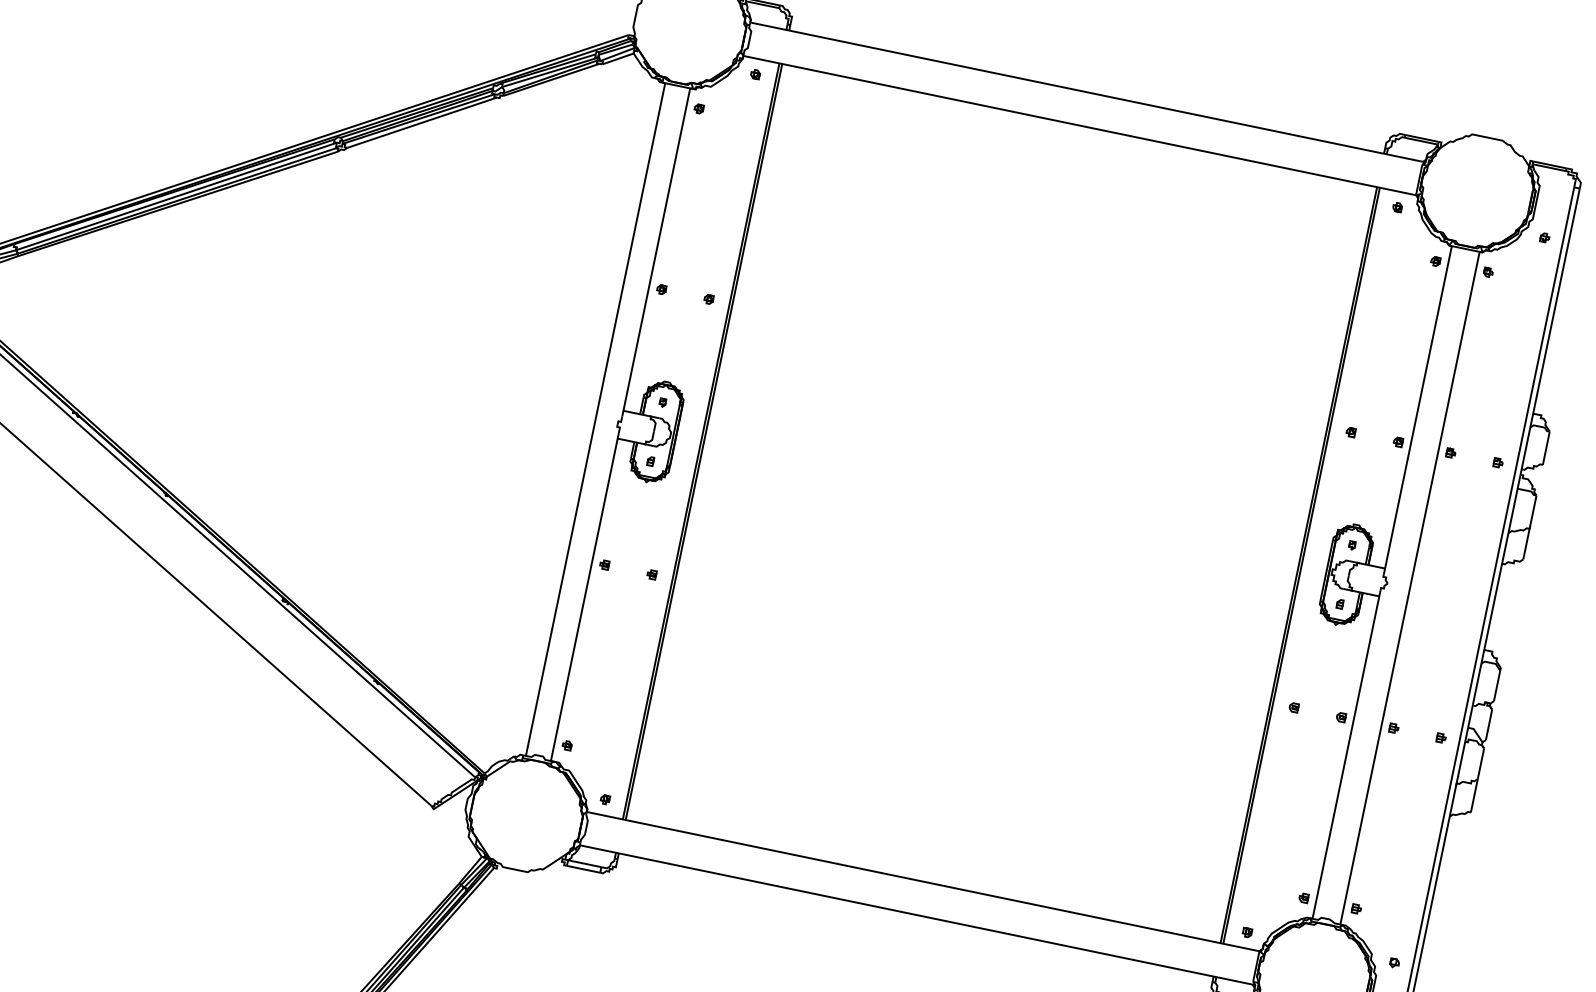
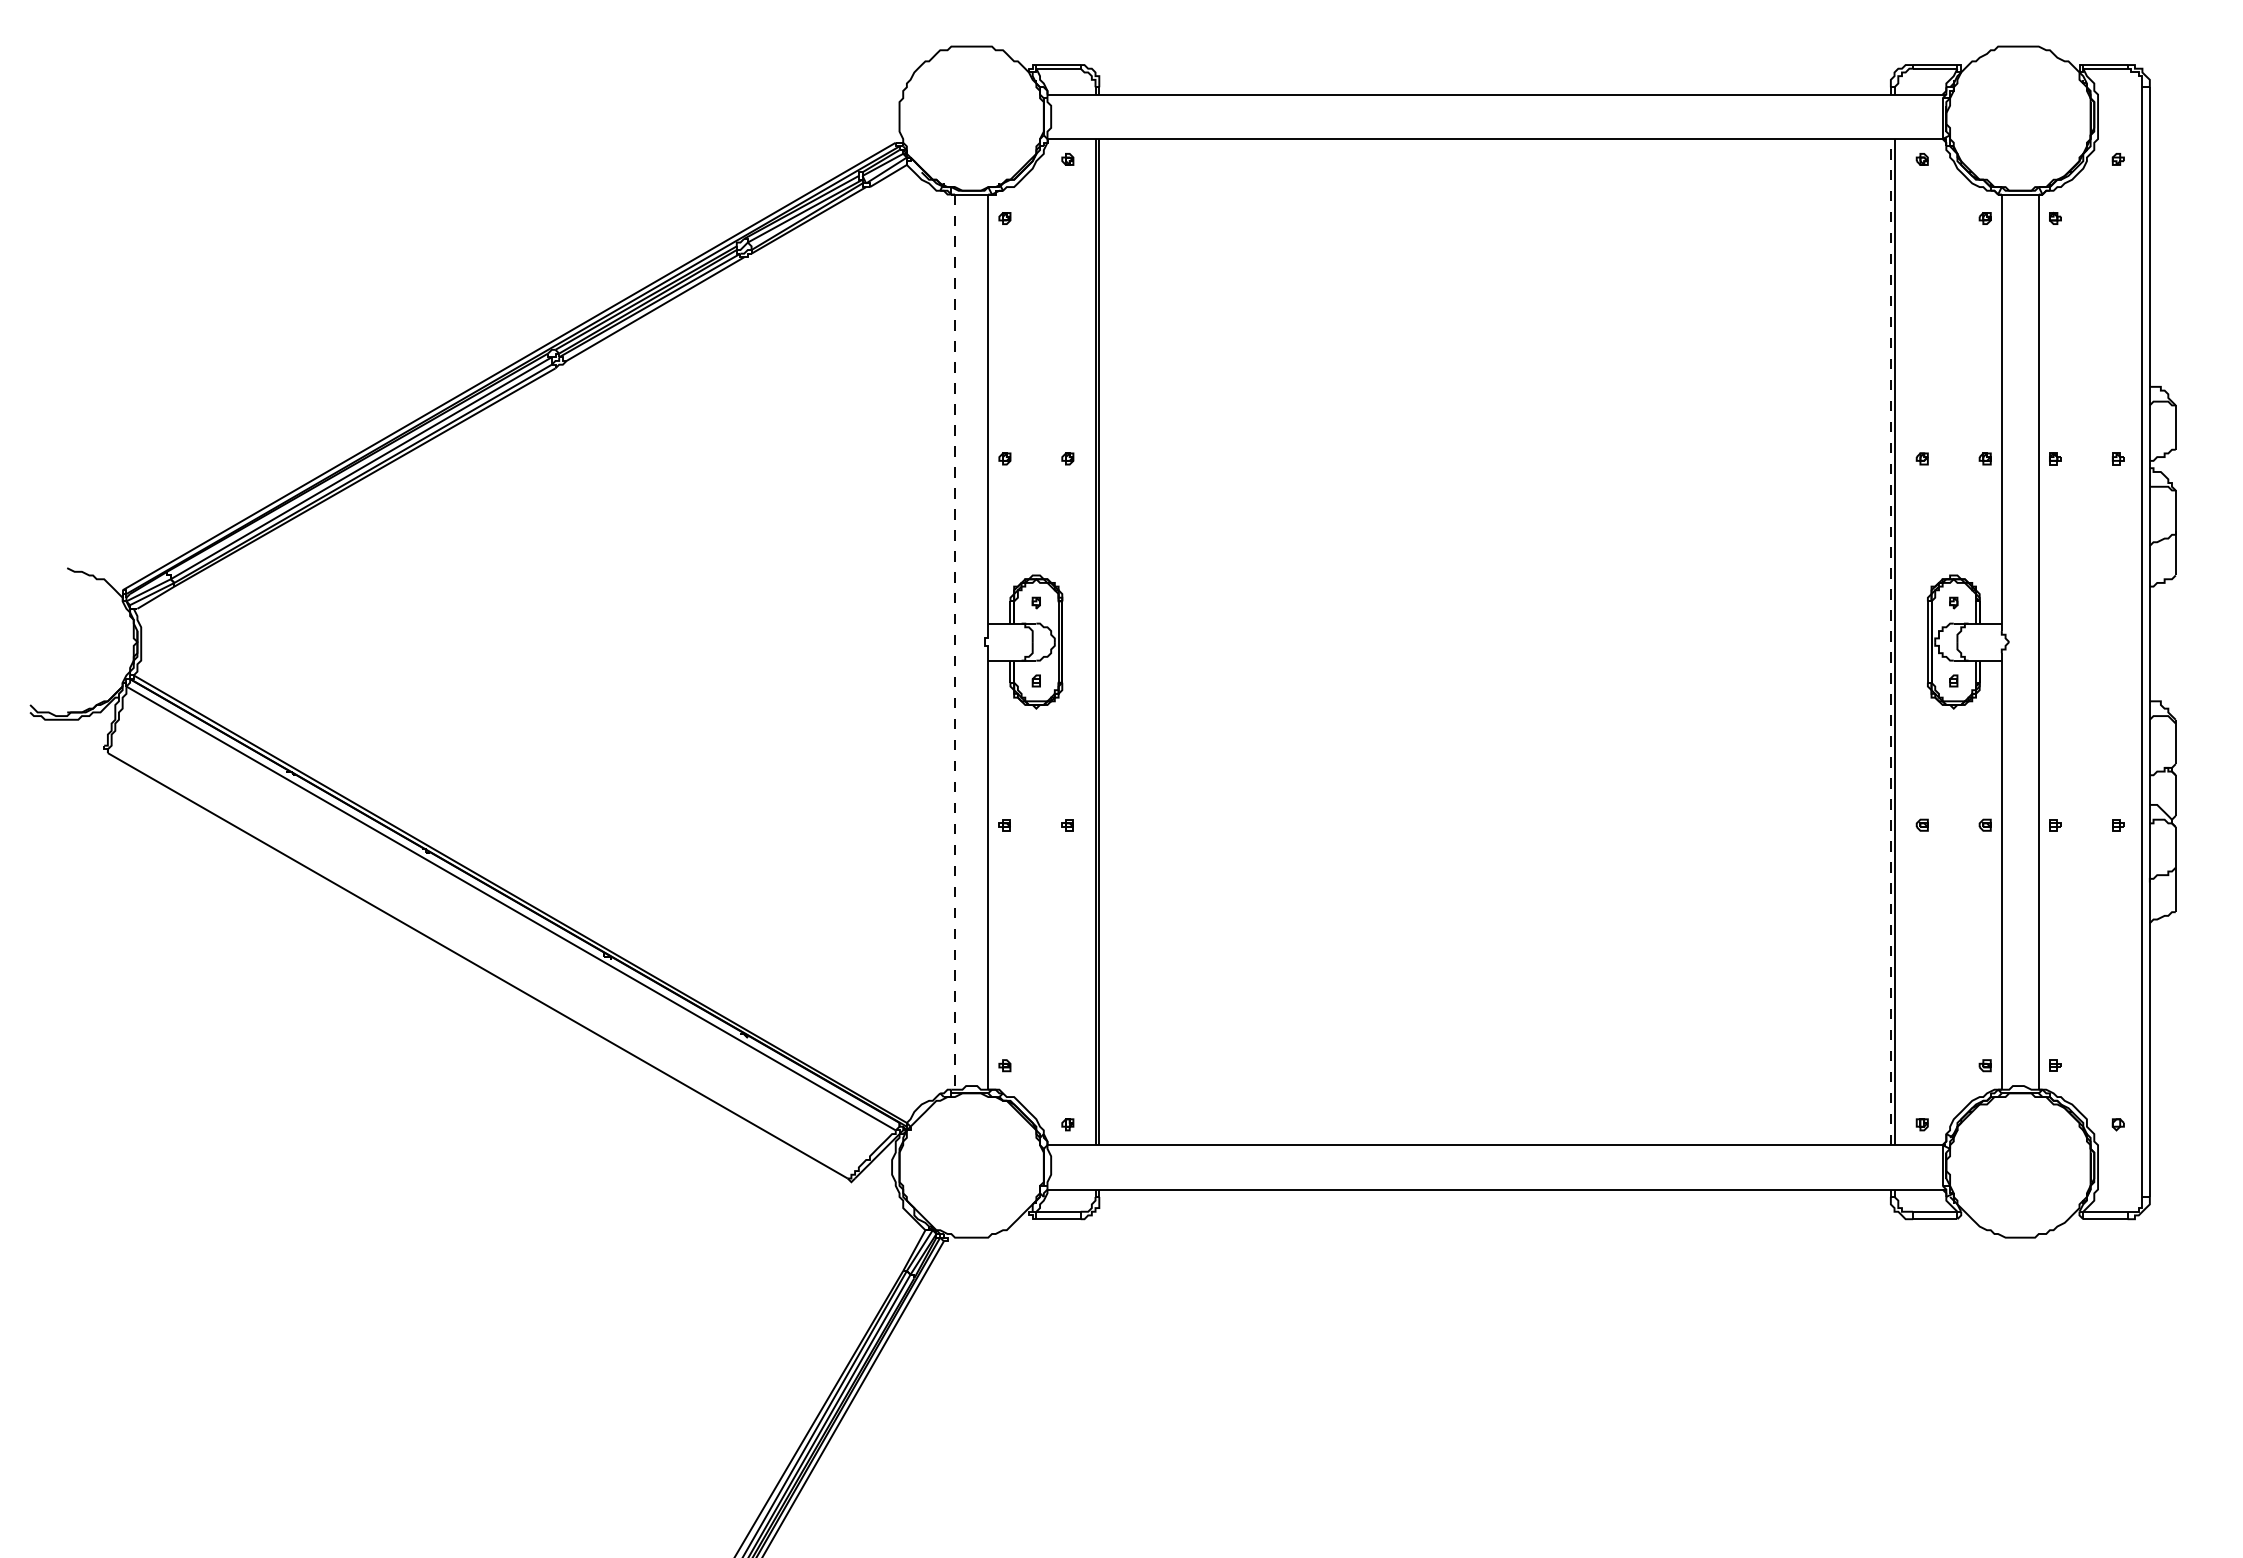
line: (595, 419) -> (955, 642), solid -> dashed
line: (1298, 564) -> (1890, 641), solid -> dashed

